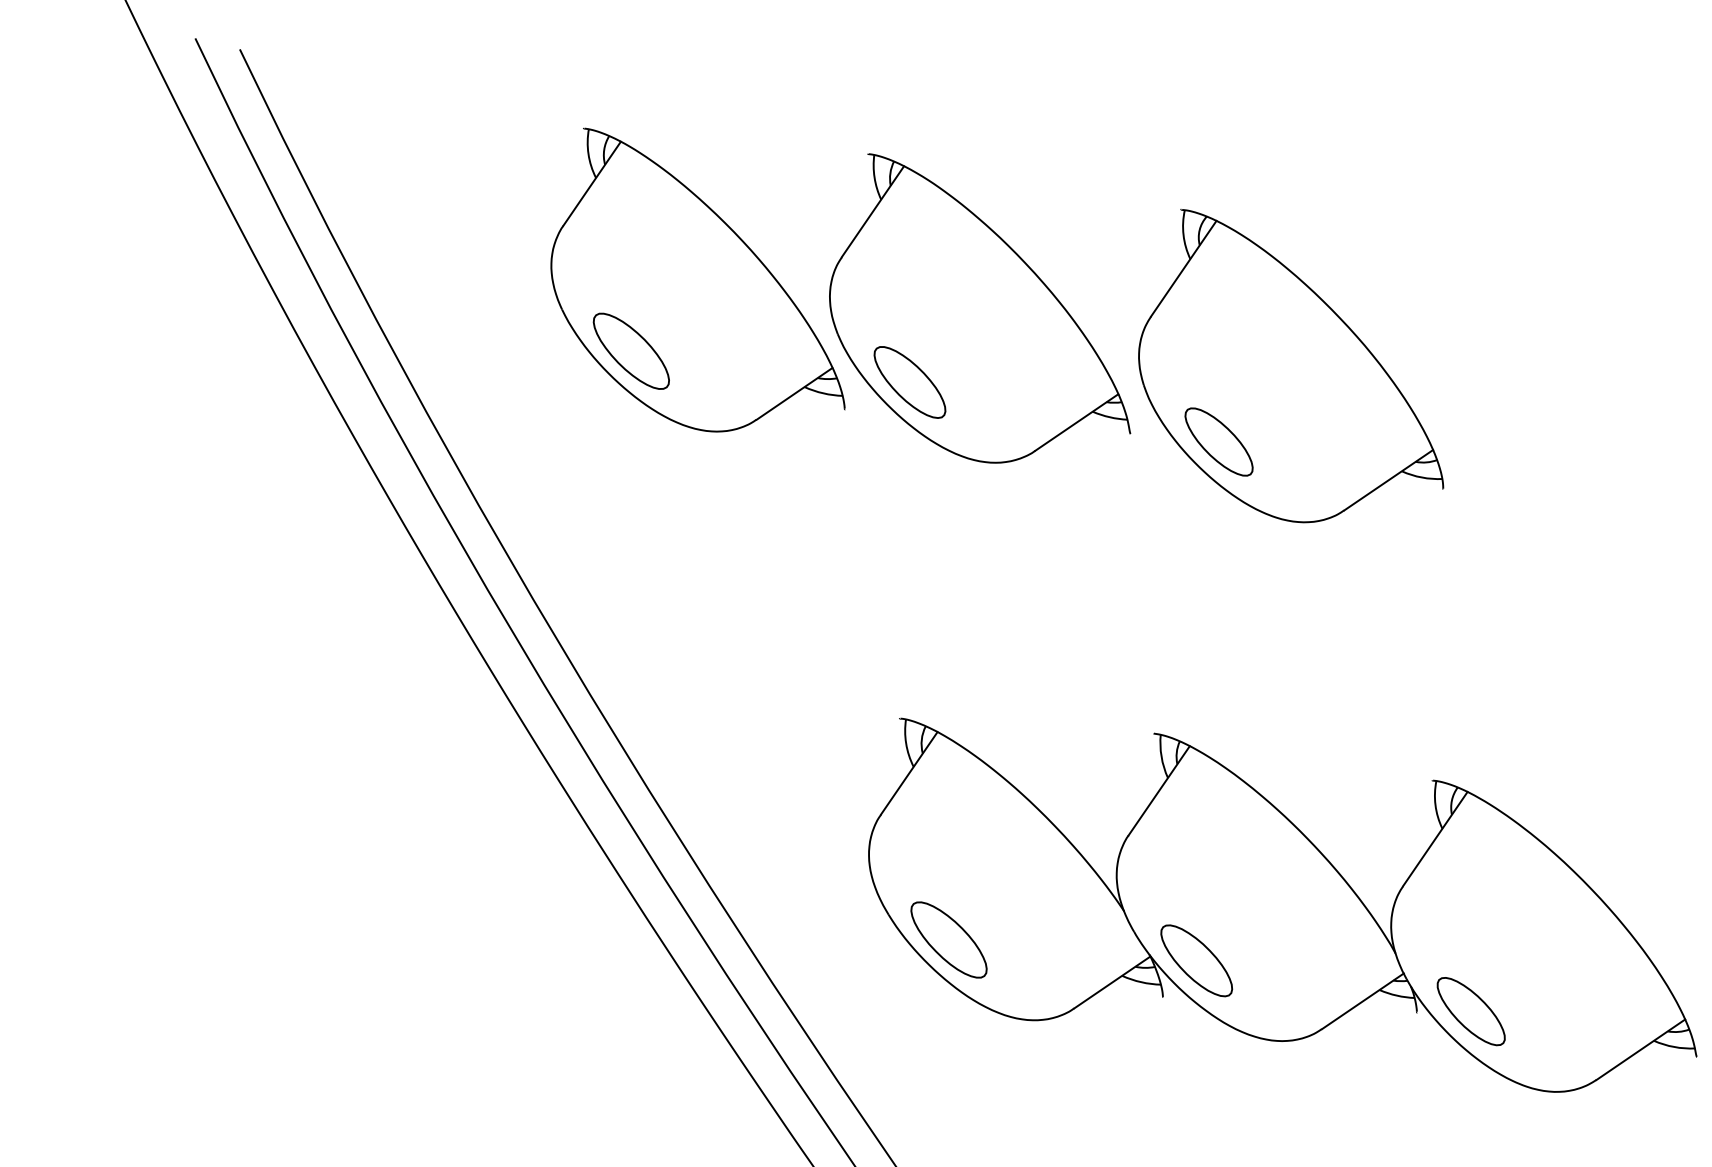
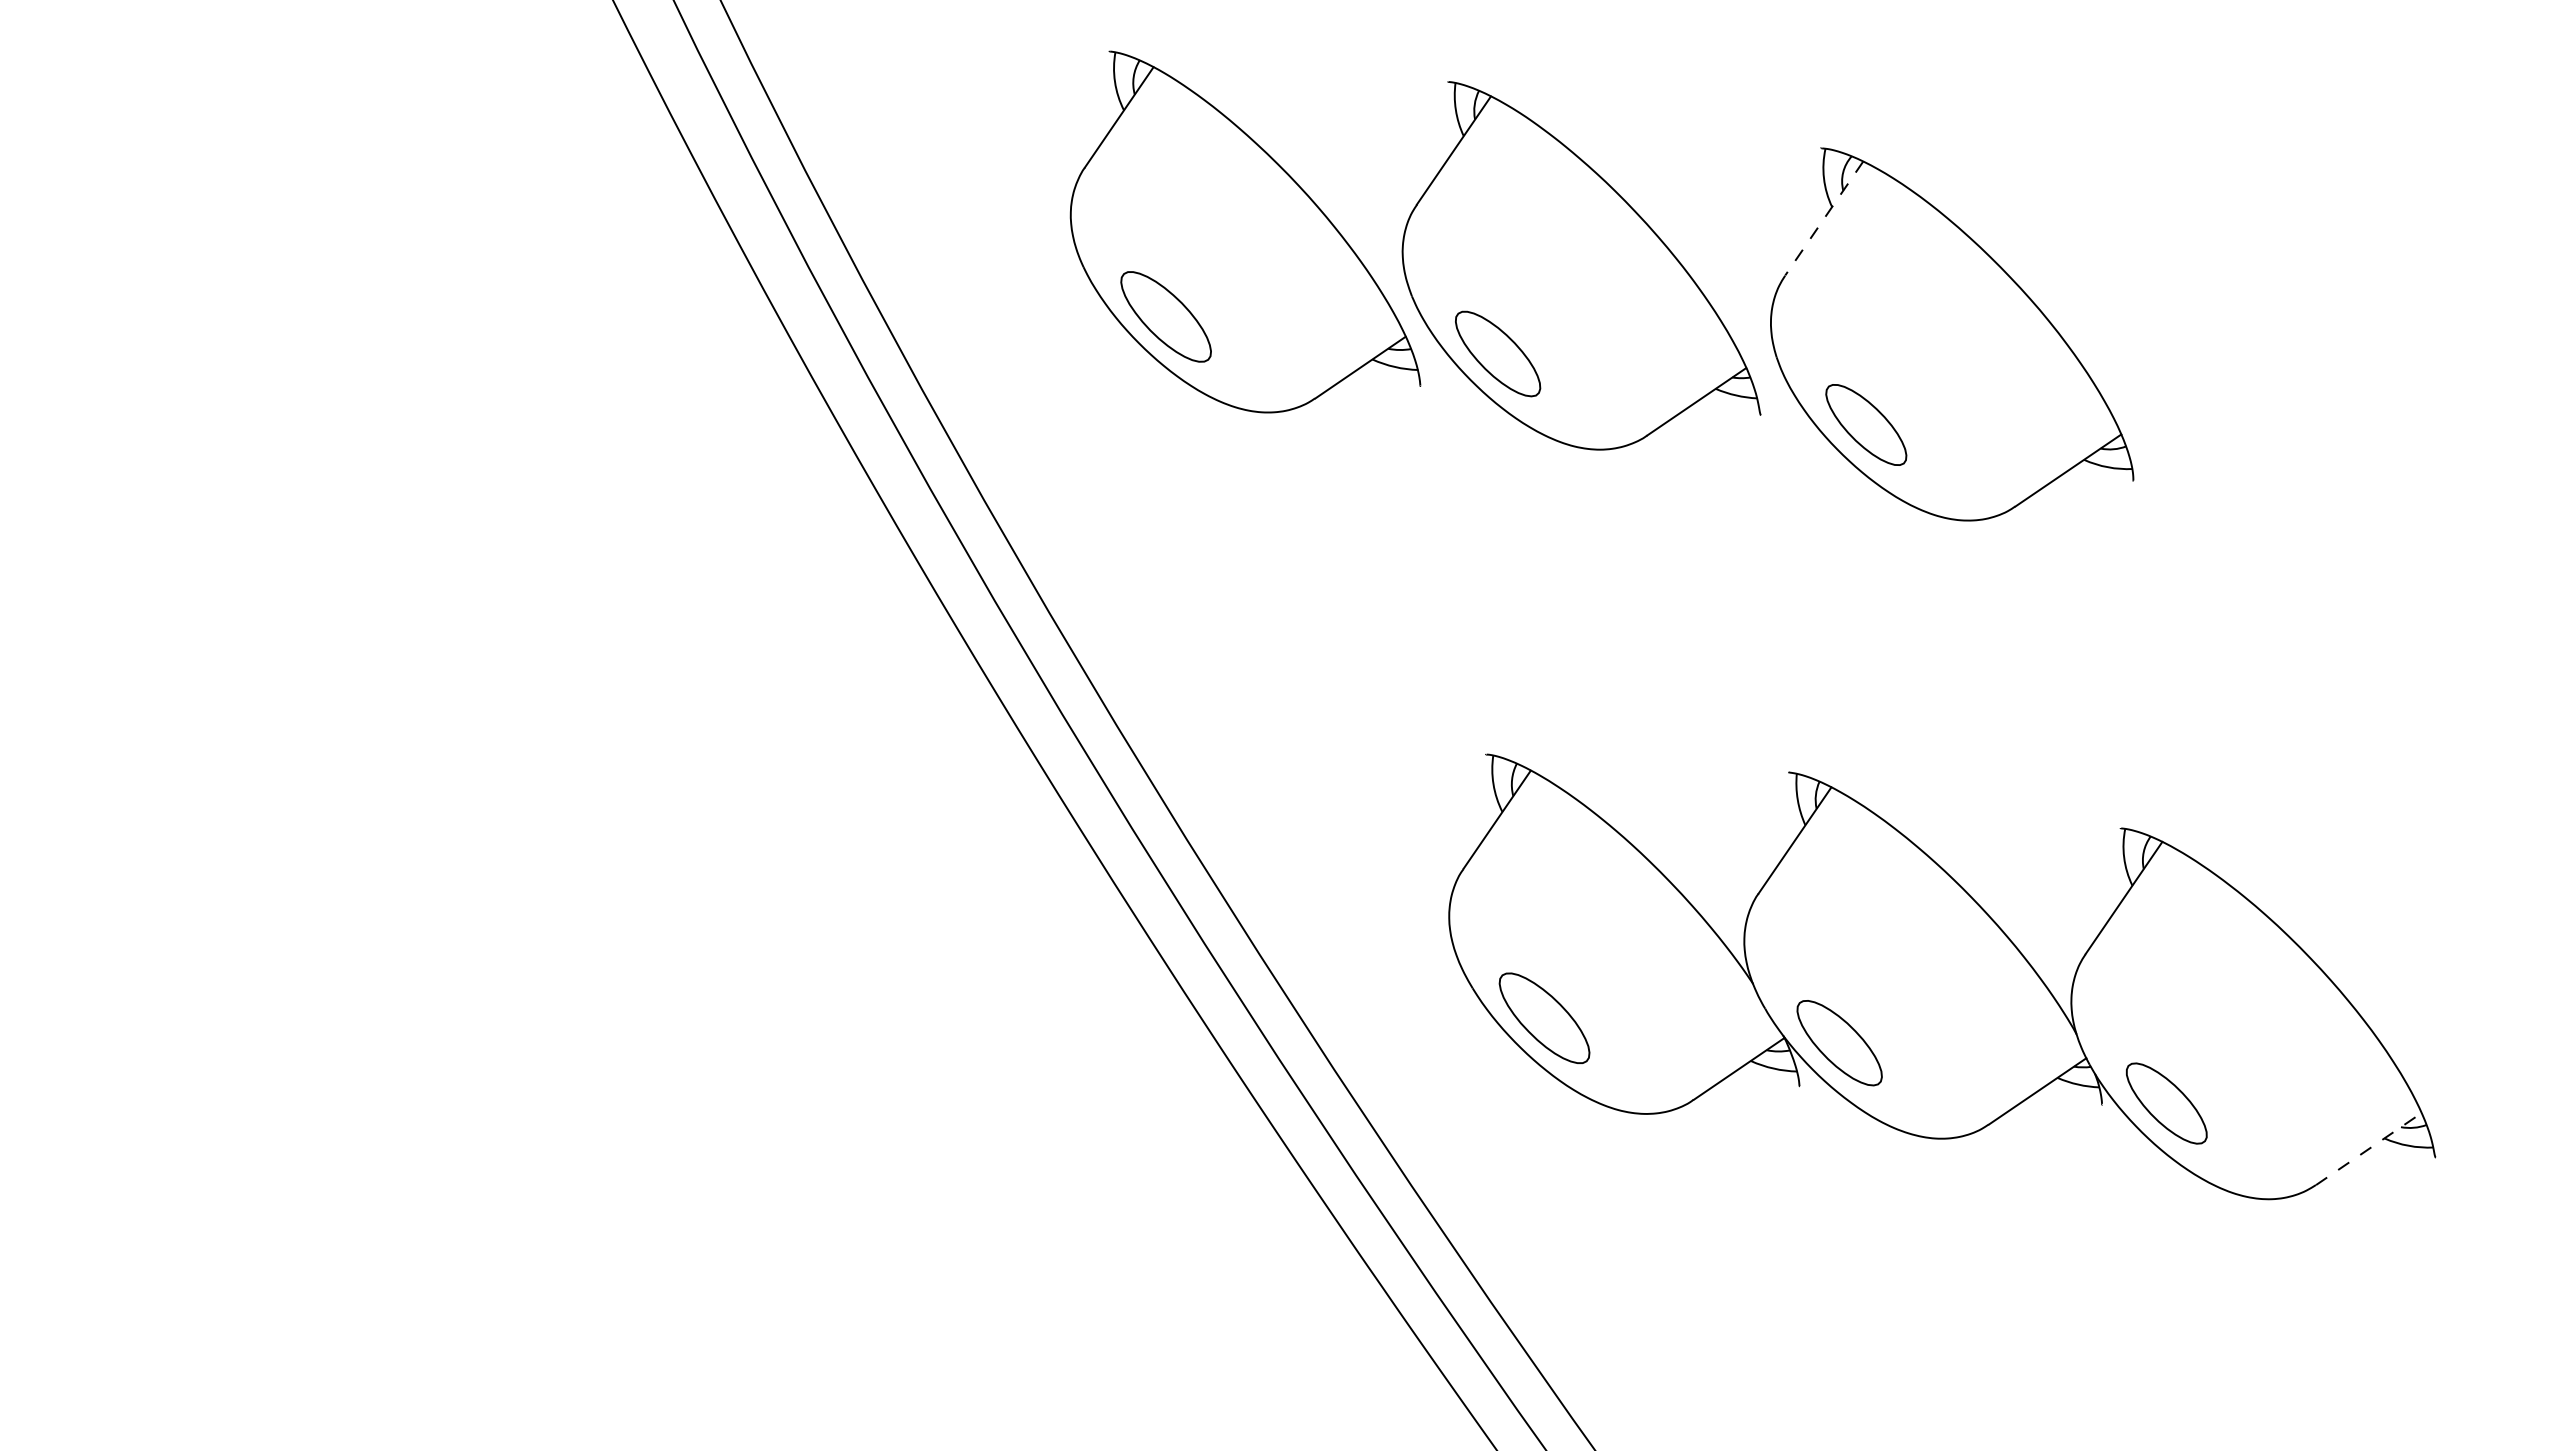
line: (1183, 268) -> (1824, 218), solid -> dashed
line: (1640, 1050) -> (2368, 1149), solid -> dashed

